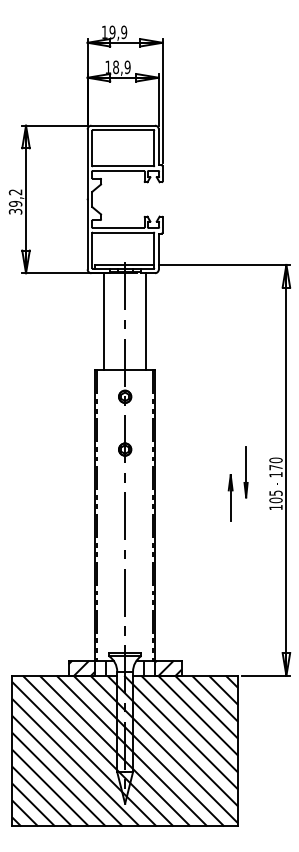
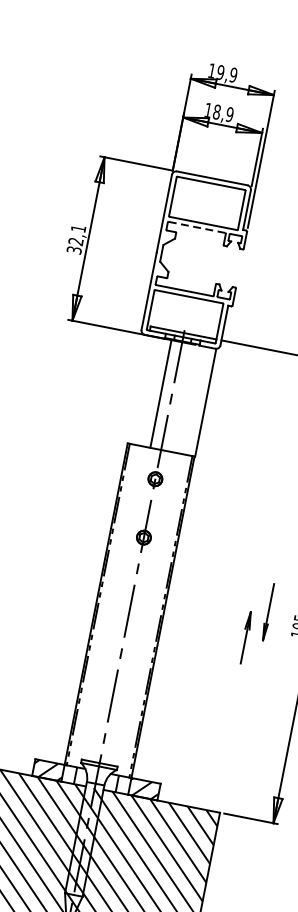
line: (118, 170) -> (197, 226), solid -> dashed
text: (15, 197) -> (77, 234), 39,2 -> 32,1
line: (104, 321) -> (161, 393), moved
line: (145, 321) -> (205, 402), moved
part: (237, 483) -> (256, 622), moved

